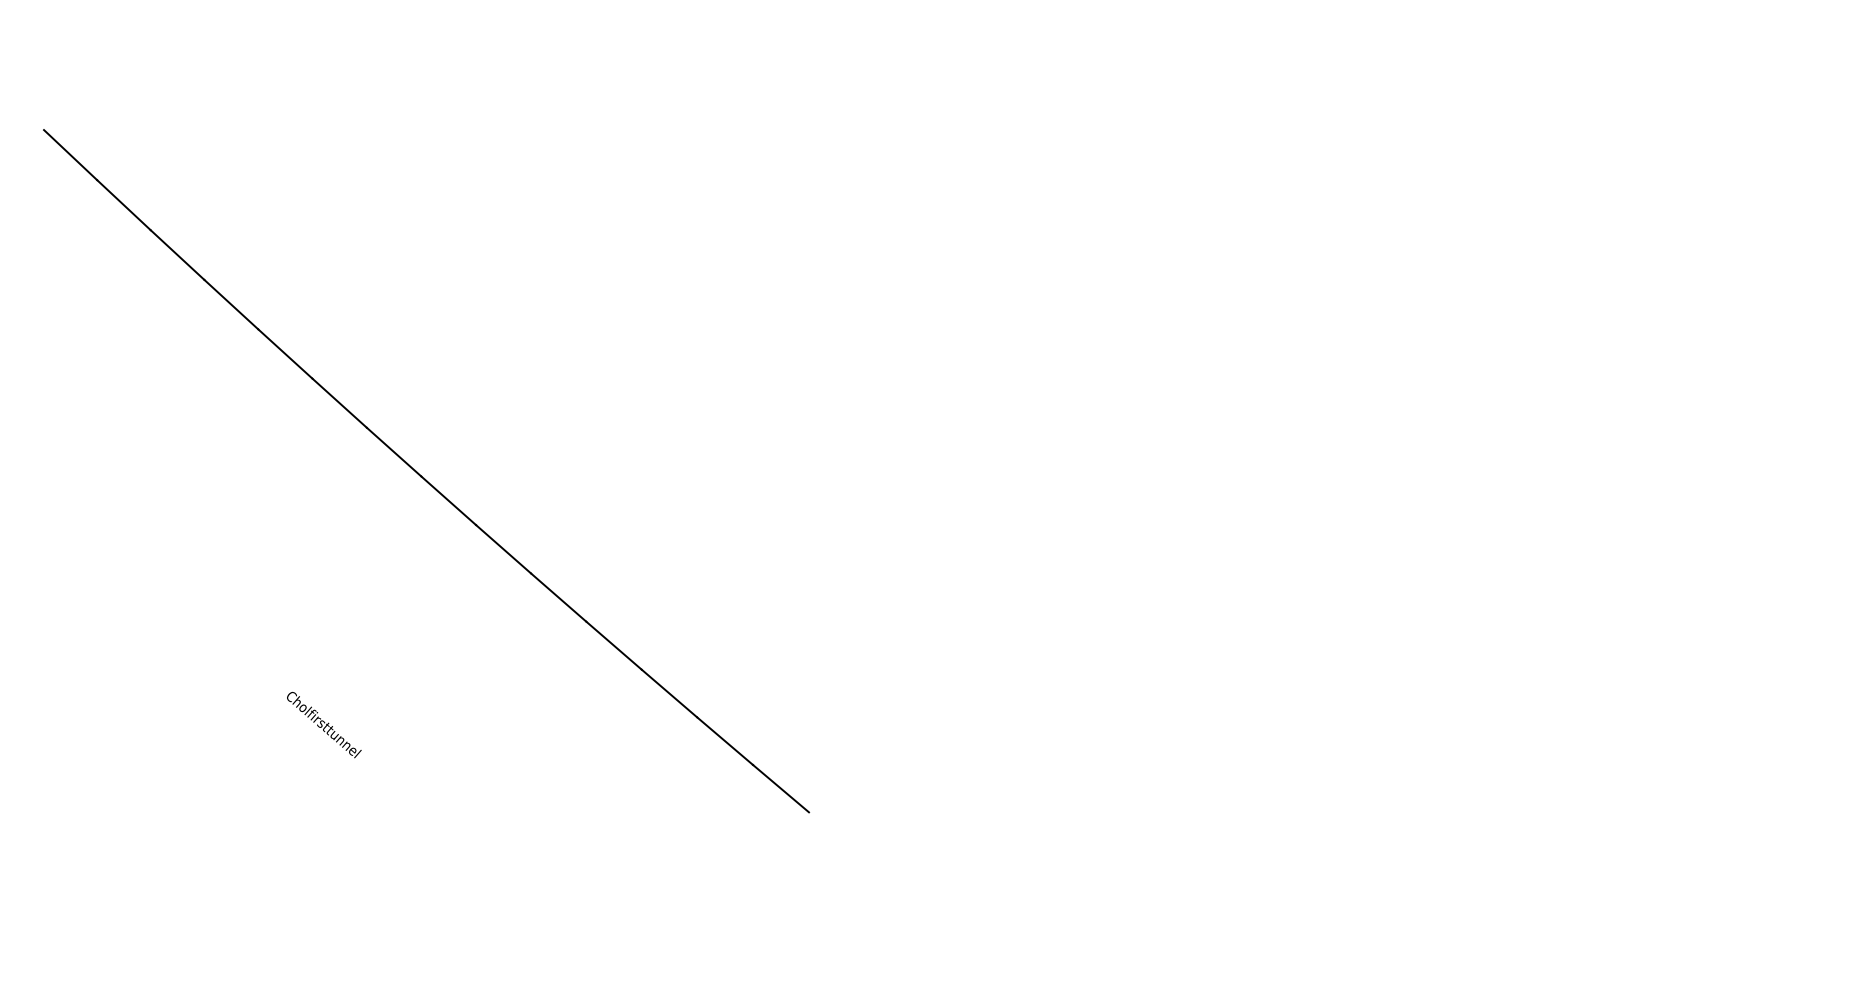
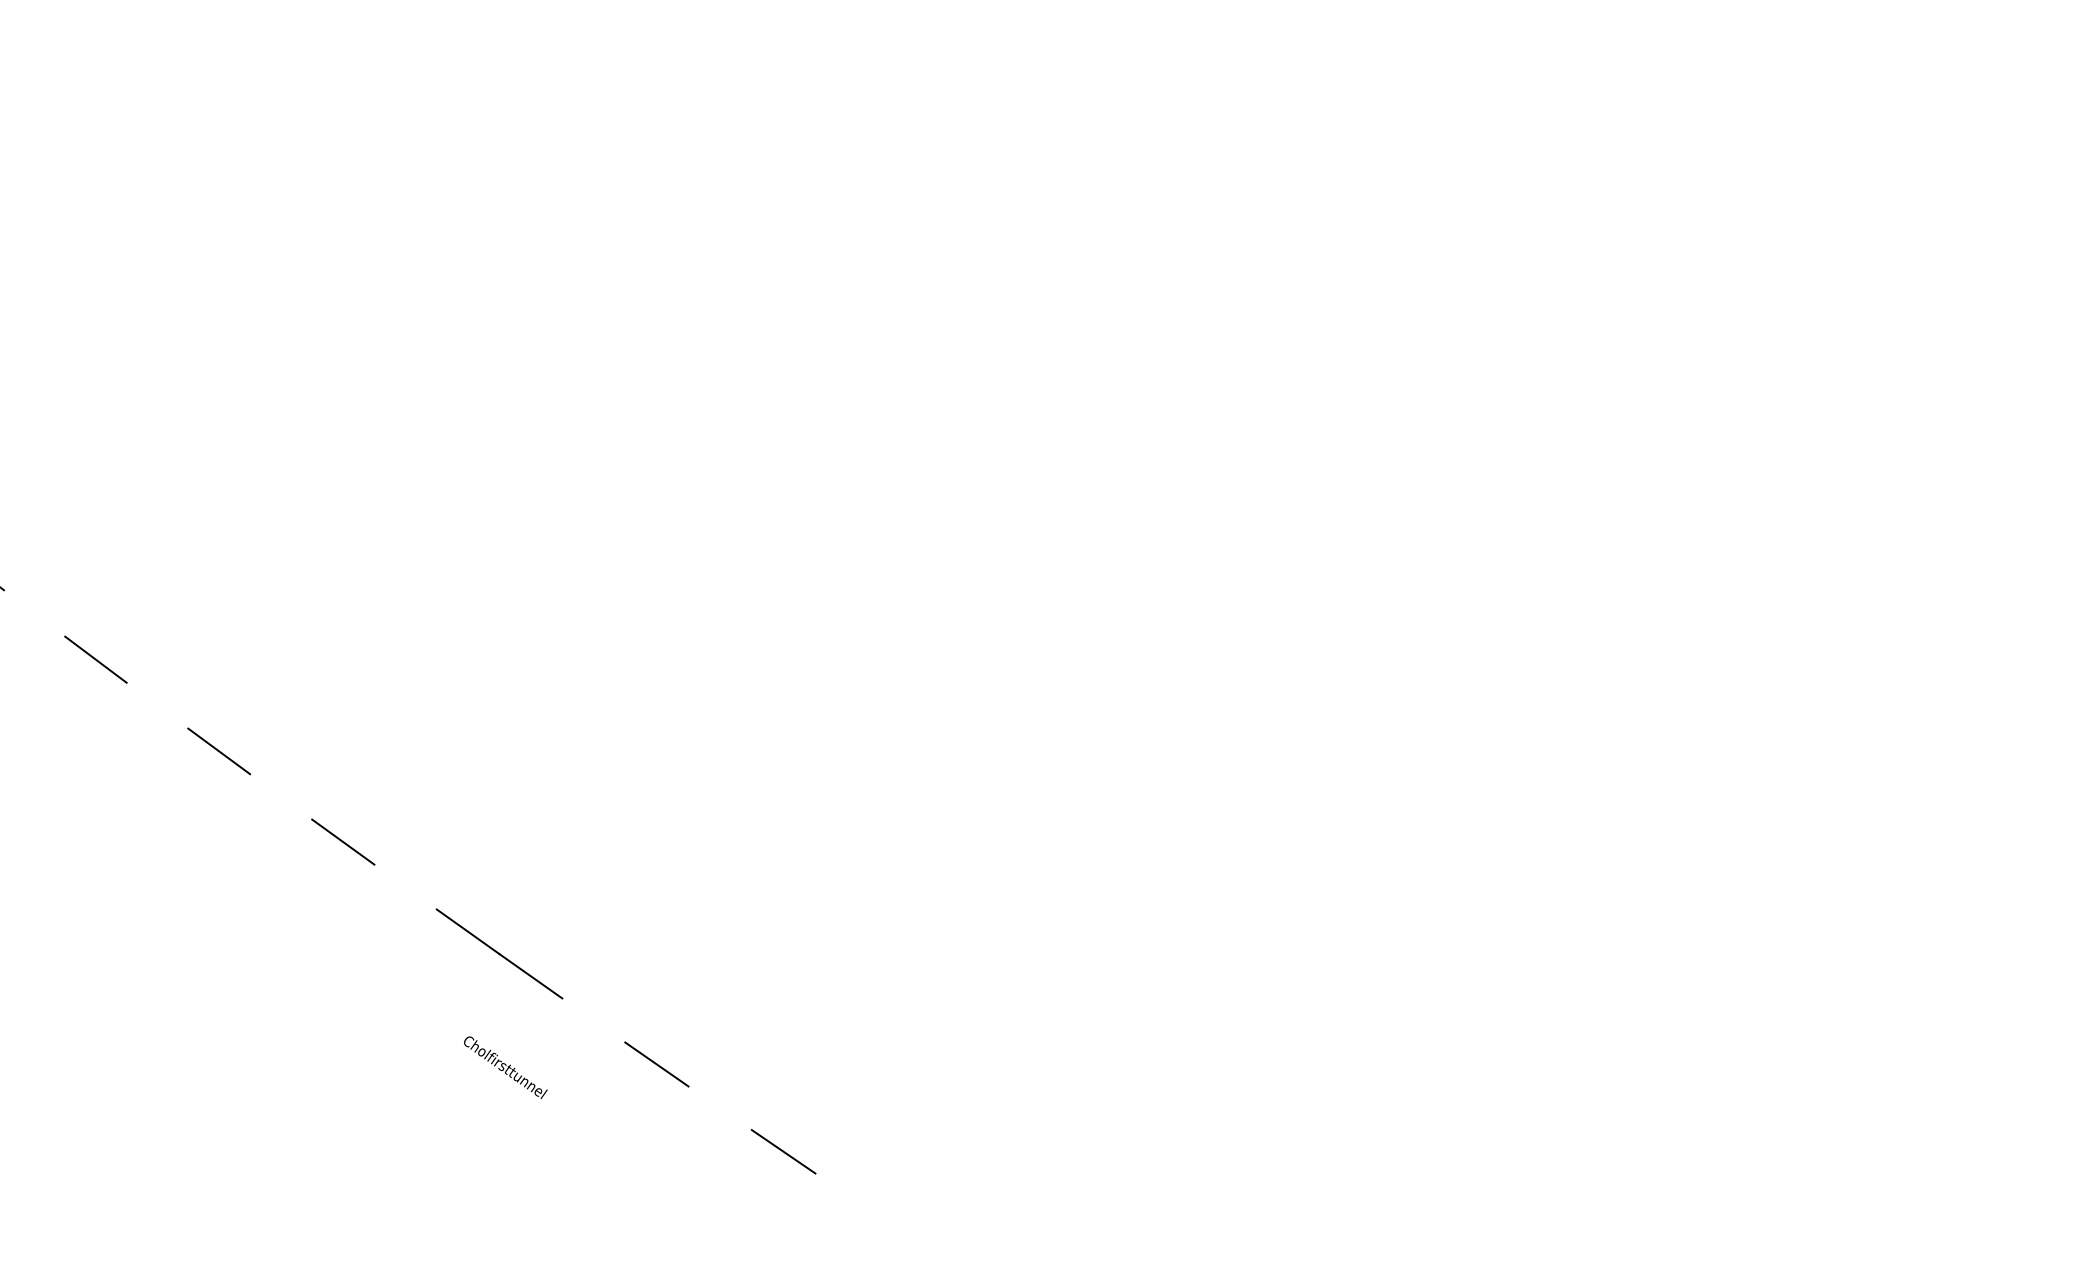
line: (123, 205) -> (34, 613), removed
line: (231, 304) -> (157, 705), removed
line: (339, 402) -> (281, 796), removed
line: (448, 500) -> (405, 886), removed
line: (613, 645) -> (593, 1020), removed
text: (323, 724) -> (505, 1067), moved
line: (724, 741) -> (719, 1108), removed

